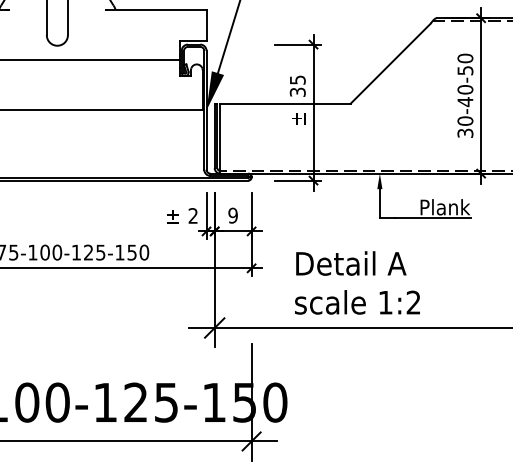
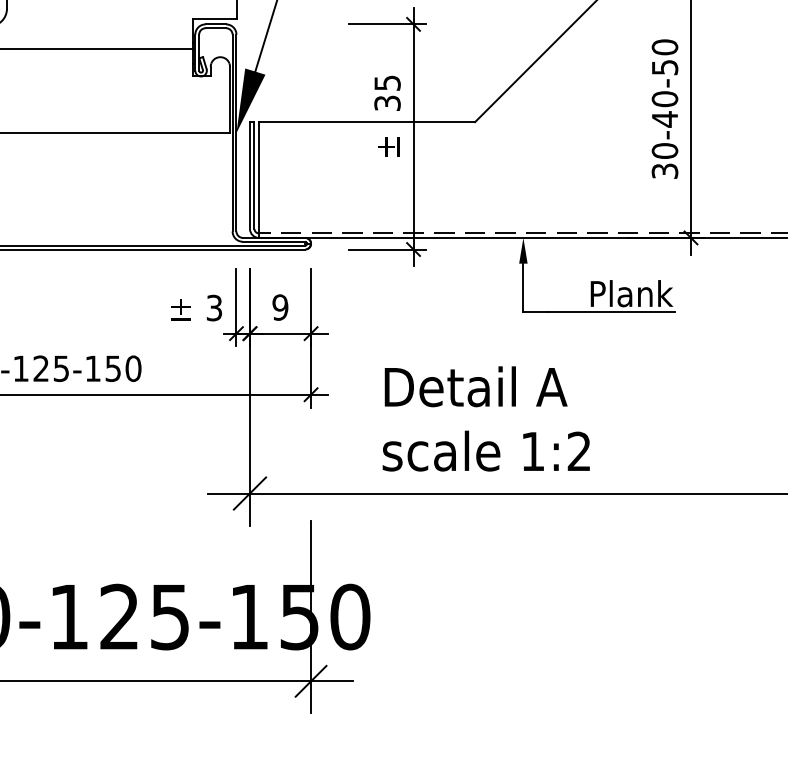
text: (192, 215) -> (213, 307), 2 -> 3

